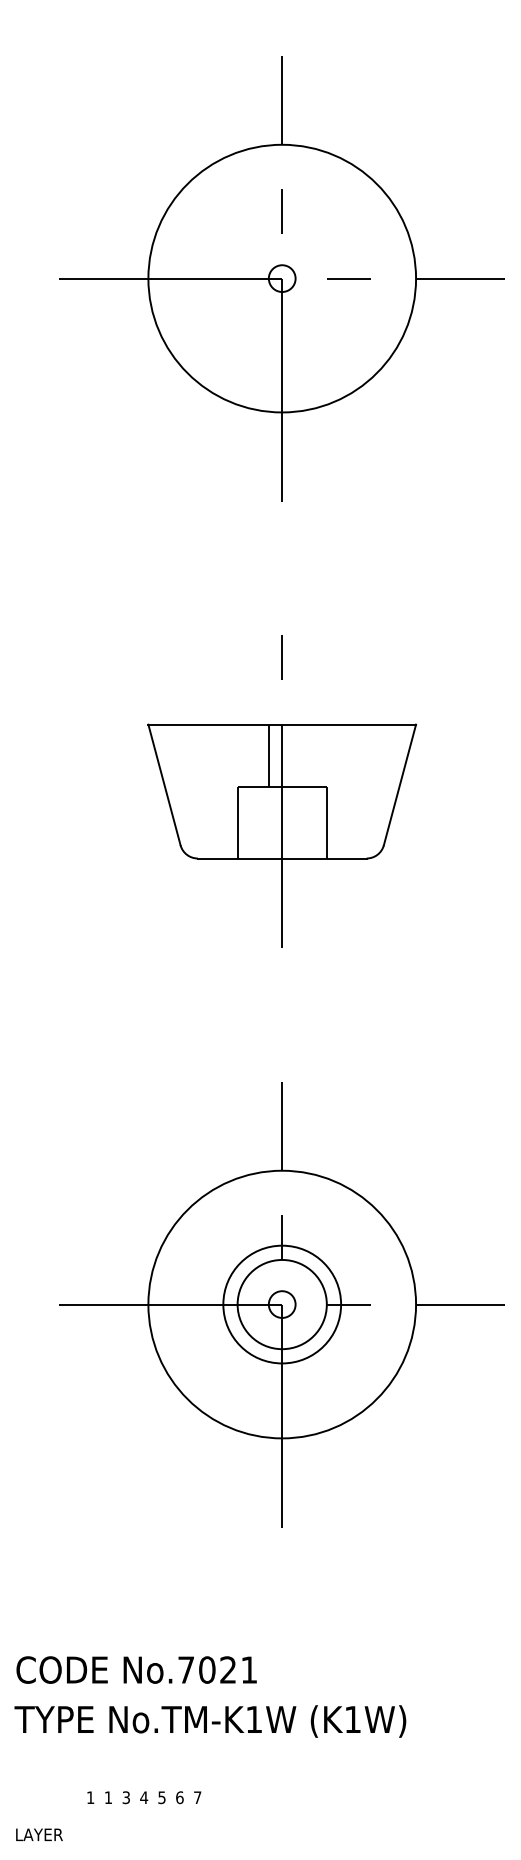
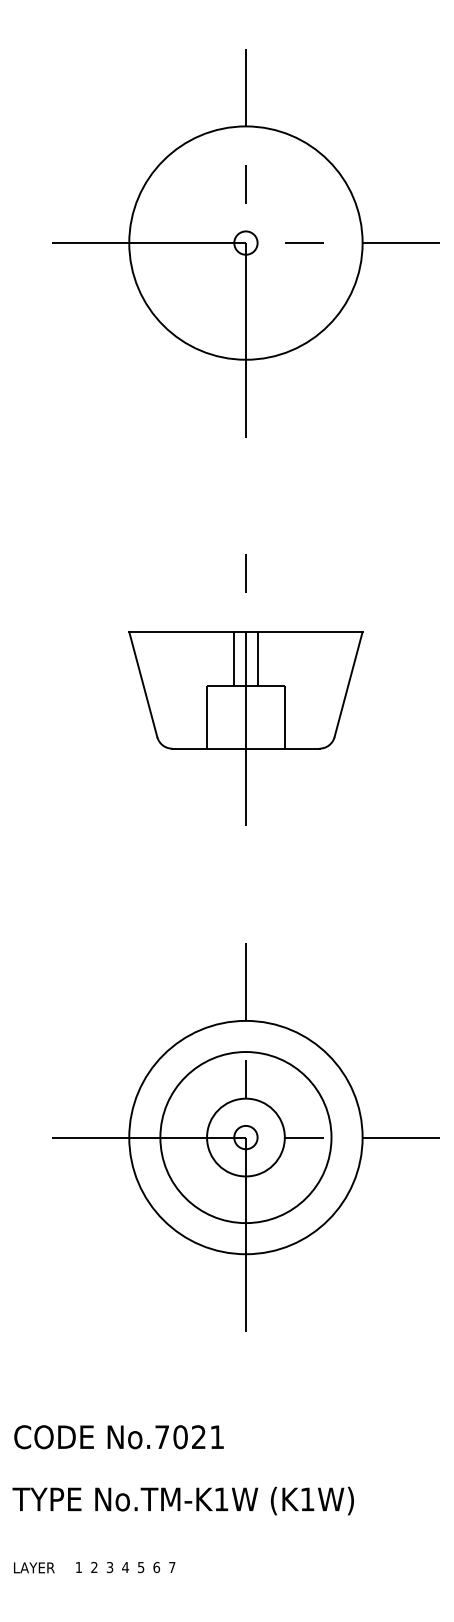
line: (295, 756) -> (257, 659), added
circle: (281, 1304) -> (245, 1137), size x1.67
text: (136, 1670) -> (118, 1437), moved
text: (108, 1797) -> (94, 1567), 1 -> 2
text: (39, 1834) -> (34, 1567), moved

